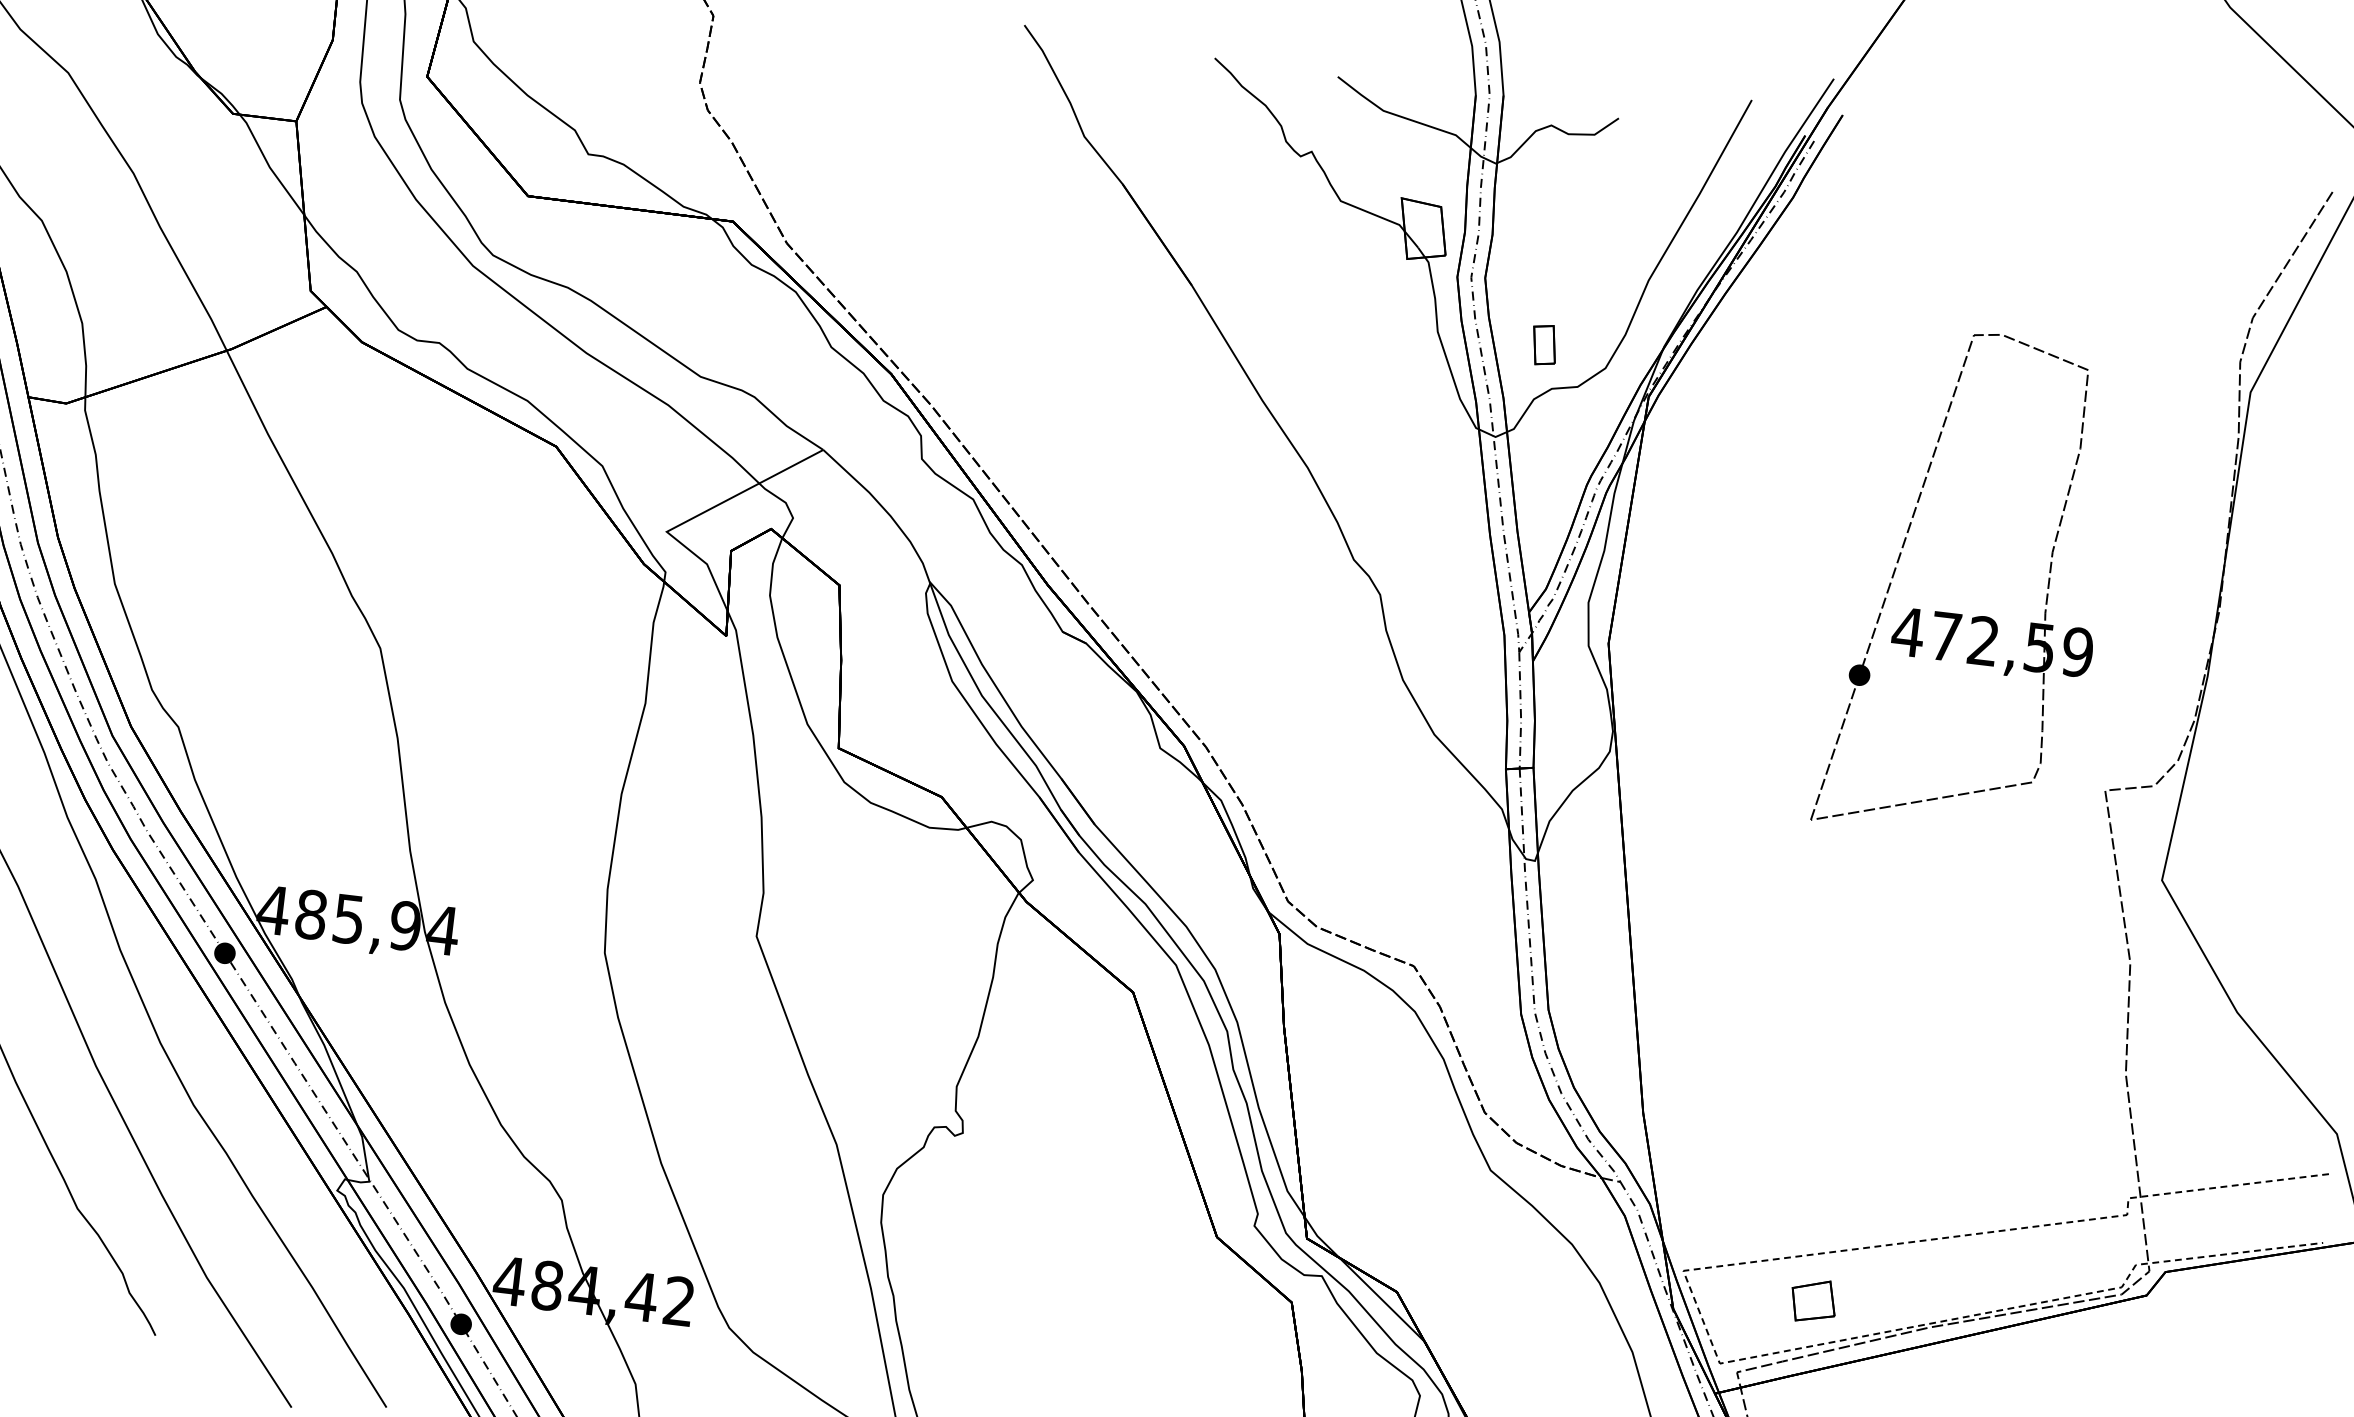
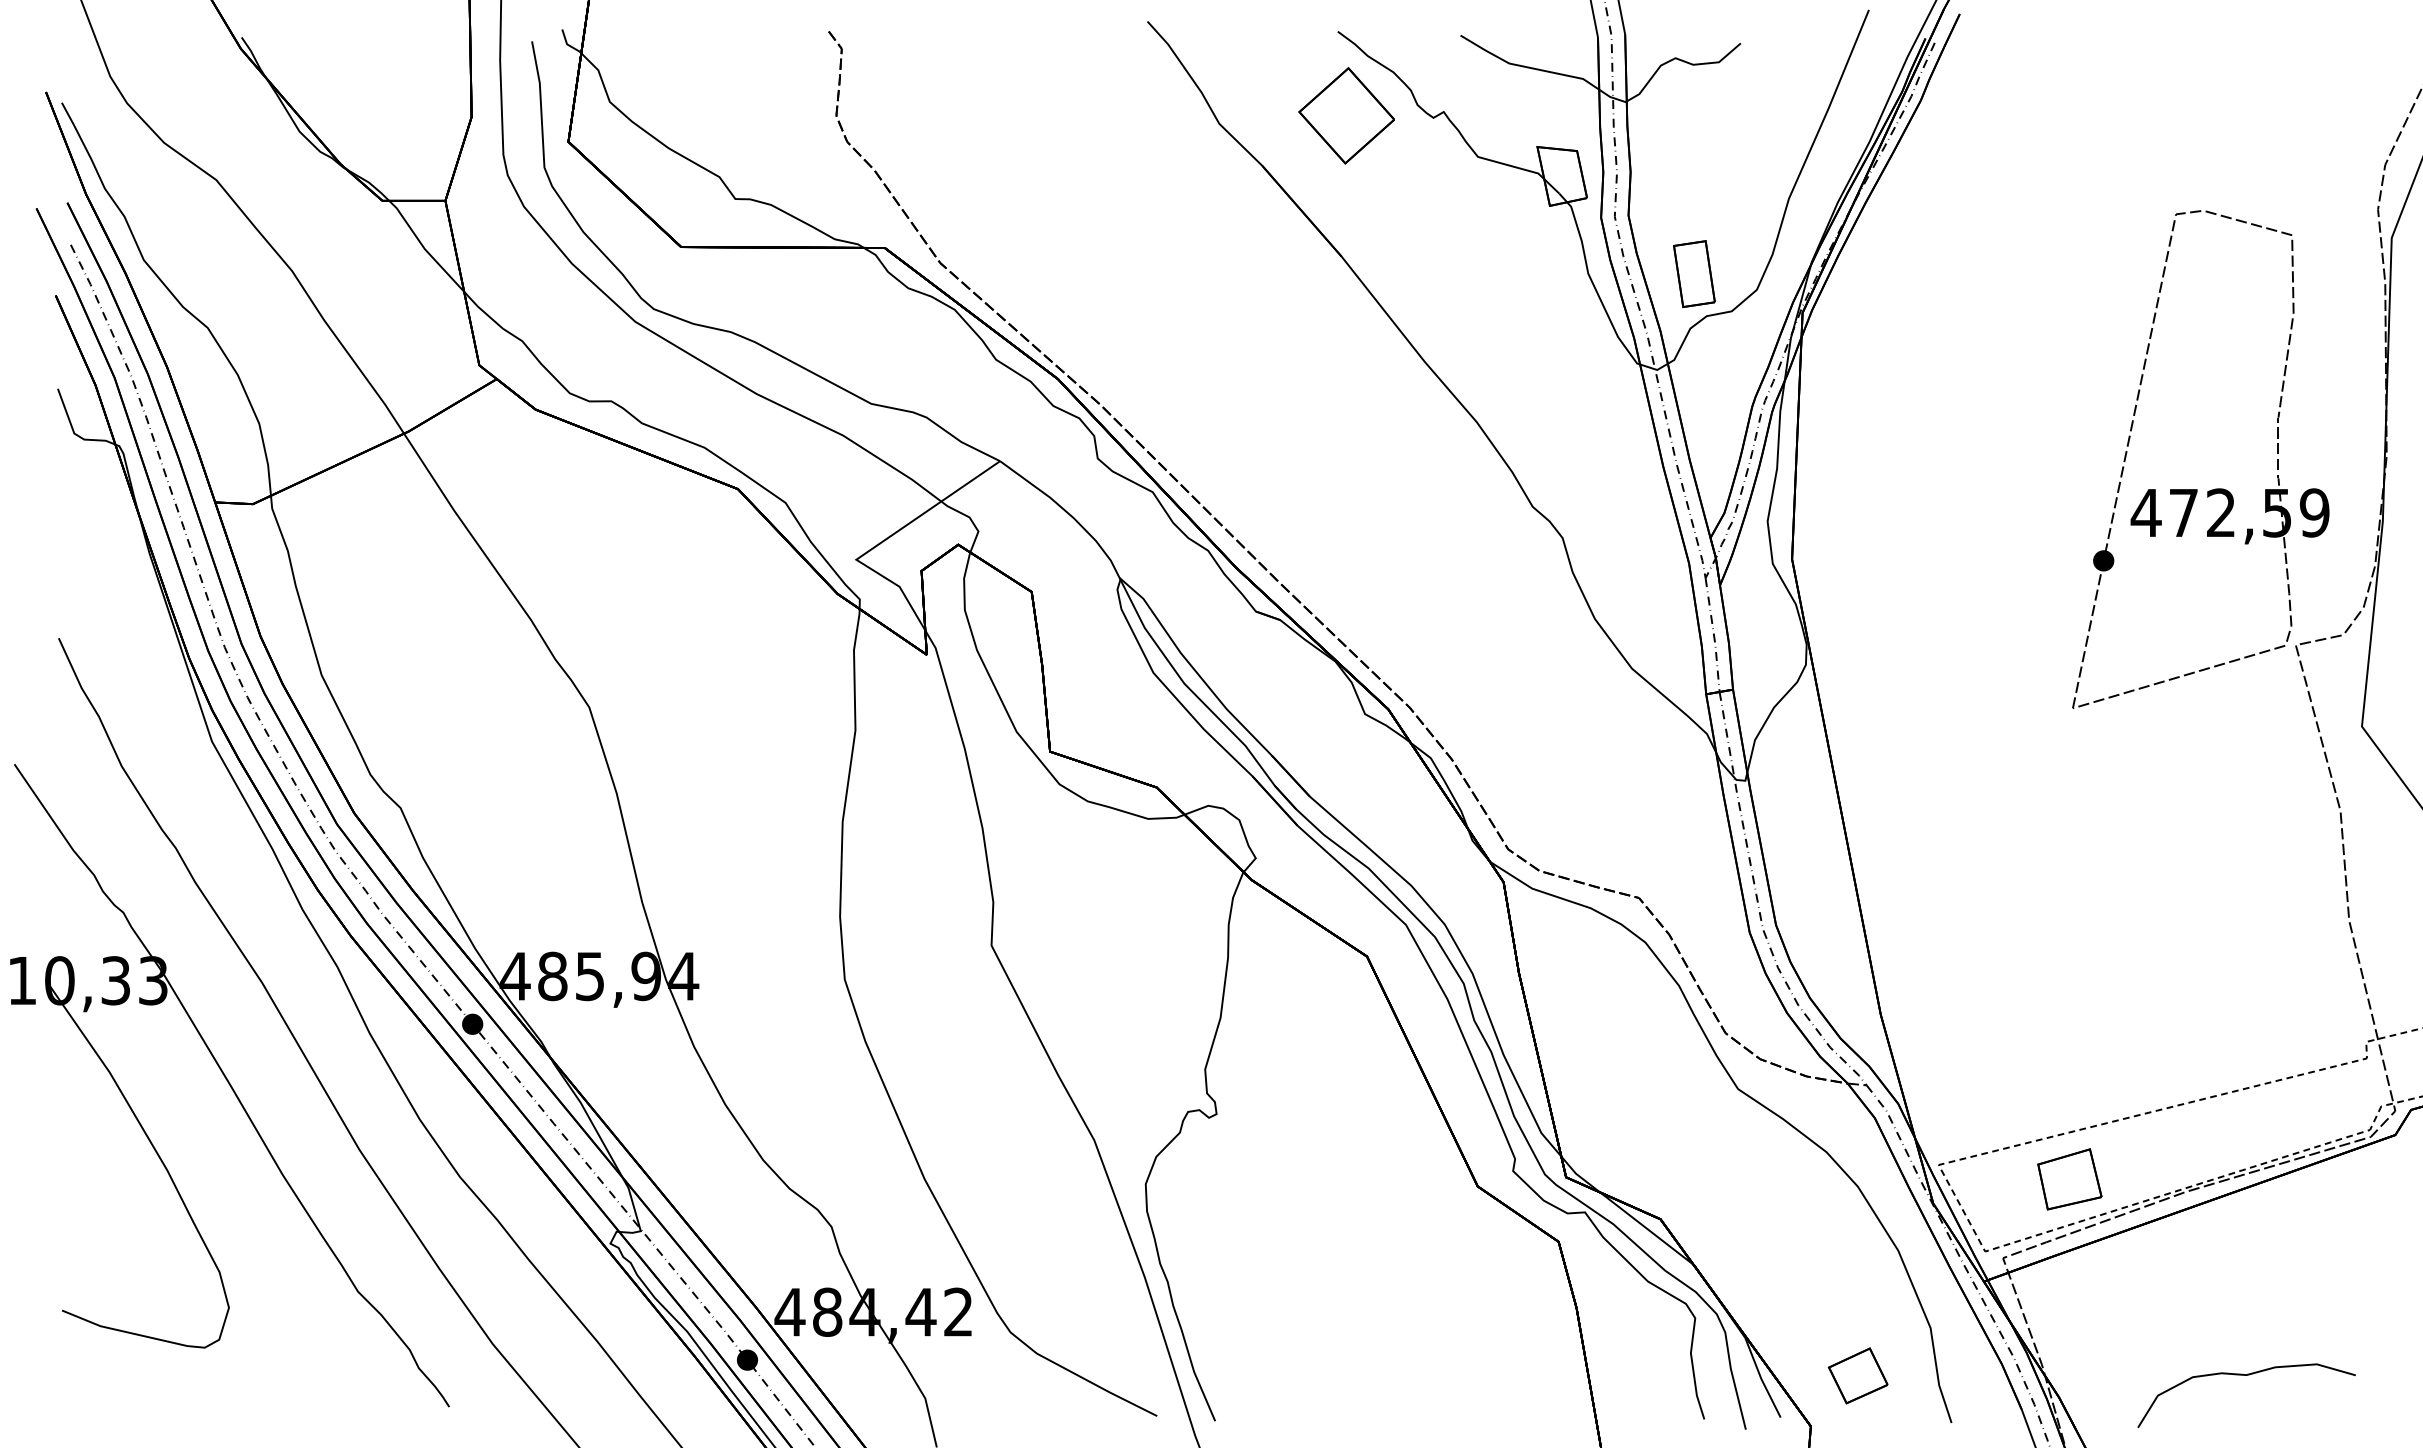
part: (1213, 143) -> (1346, 115), added
part: (1544, 345) -> (1694, 274), size x1.67
part: (1962, 614) -> (2197, 489), moved
part: (1813, 1301) -> (2069, 1179), size x1.43

